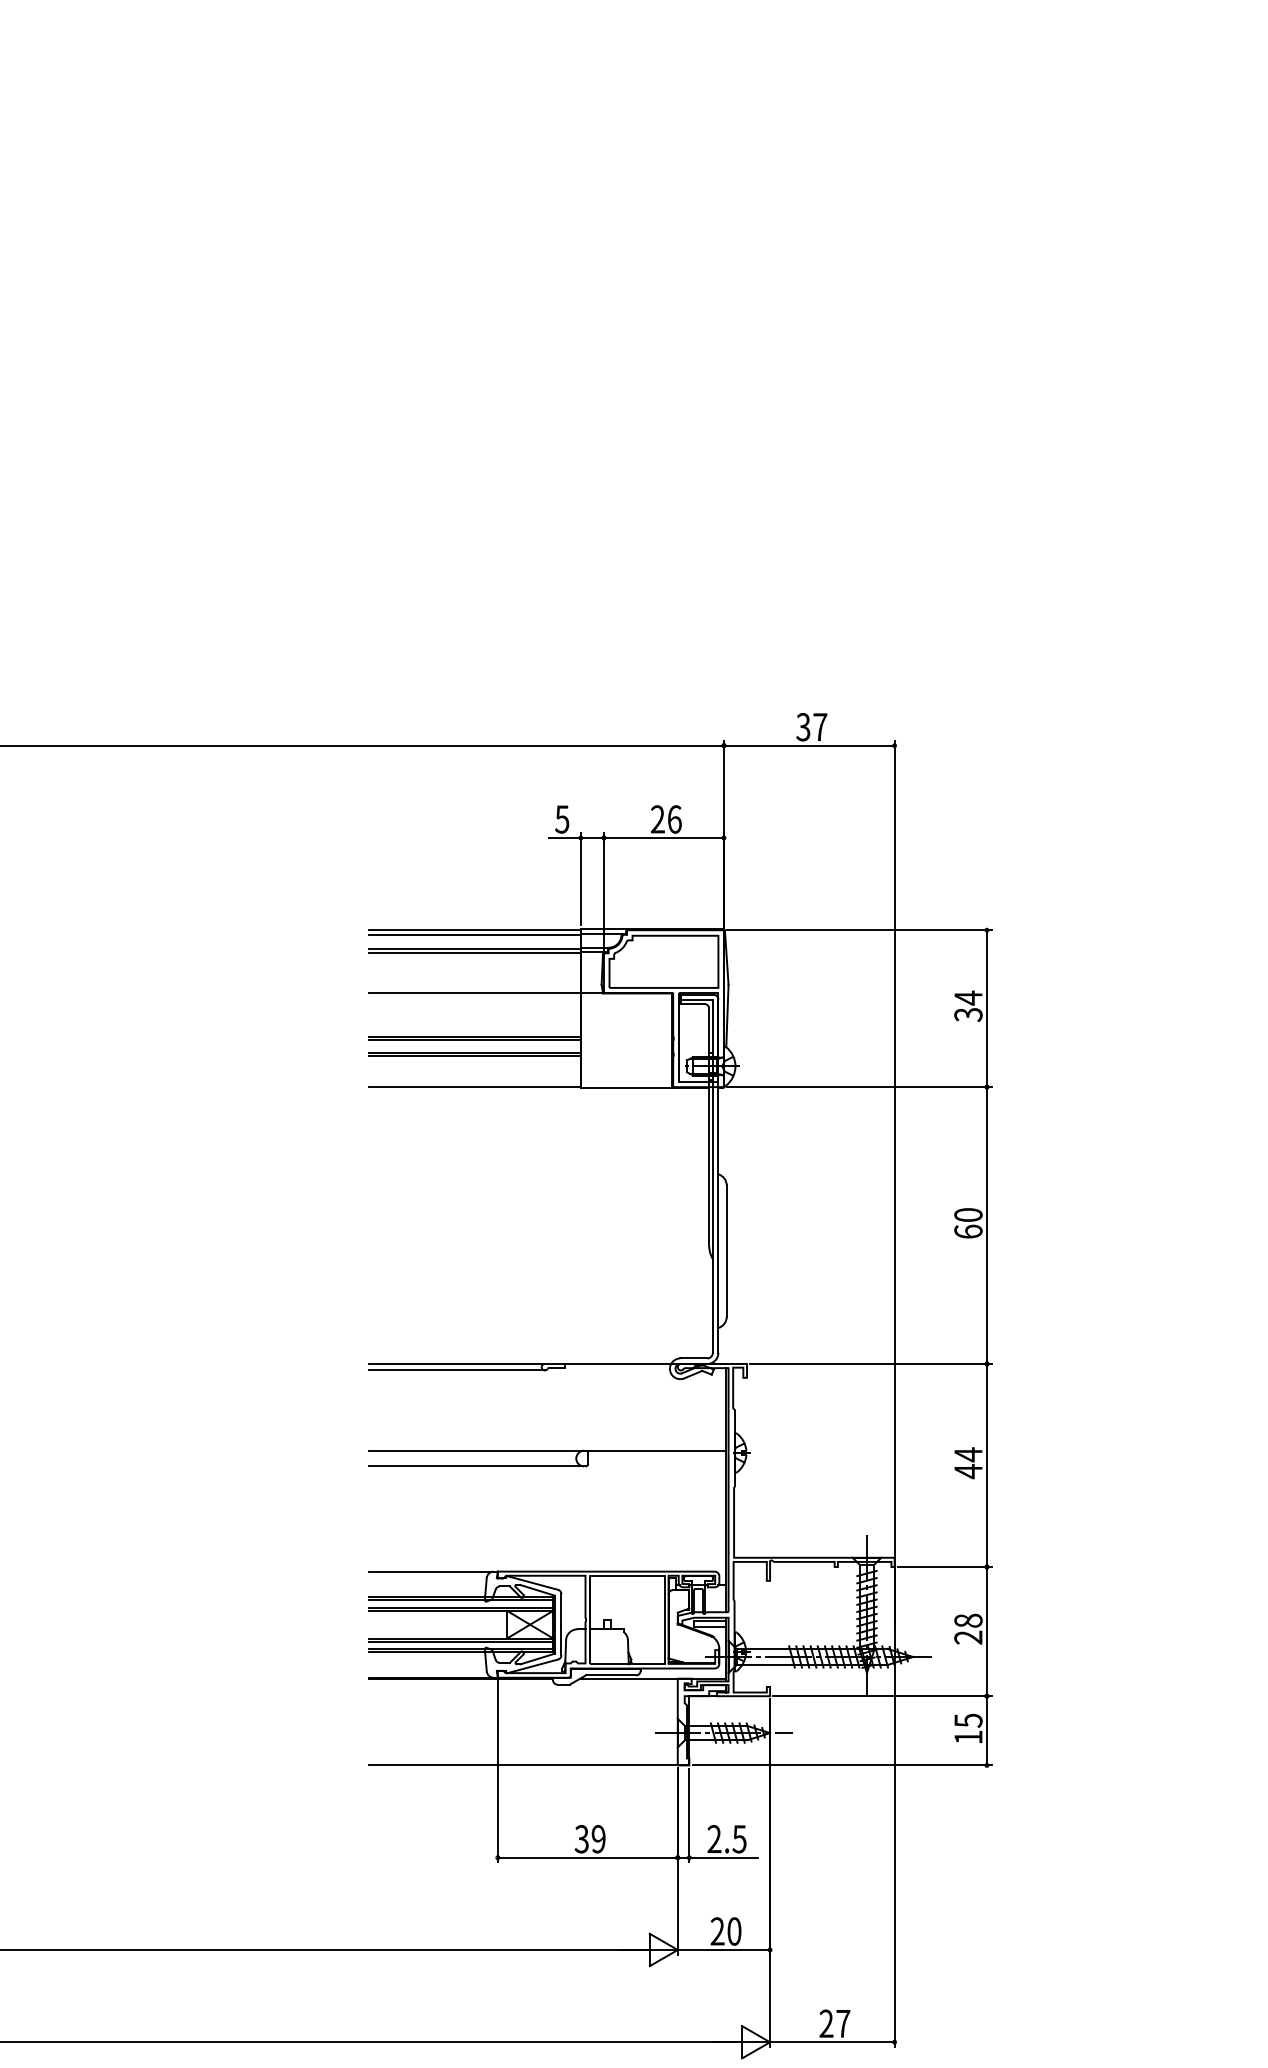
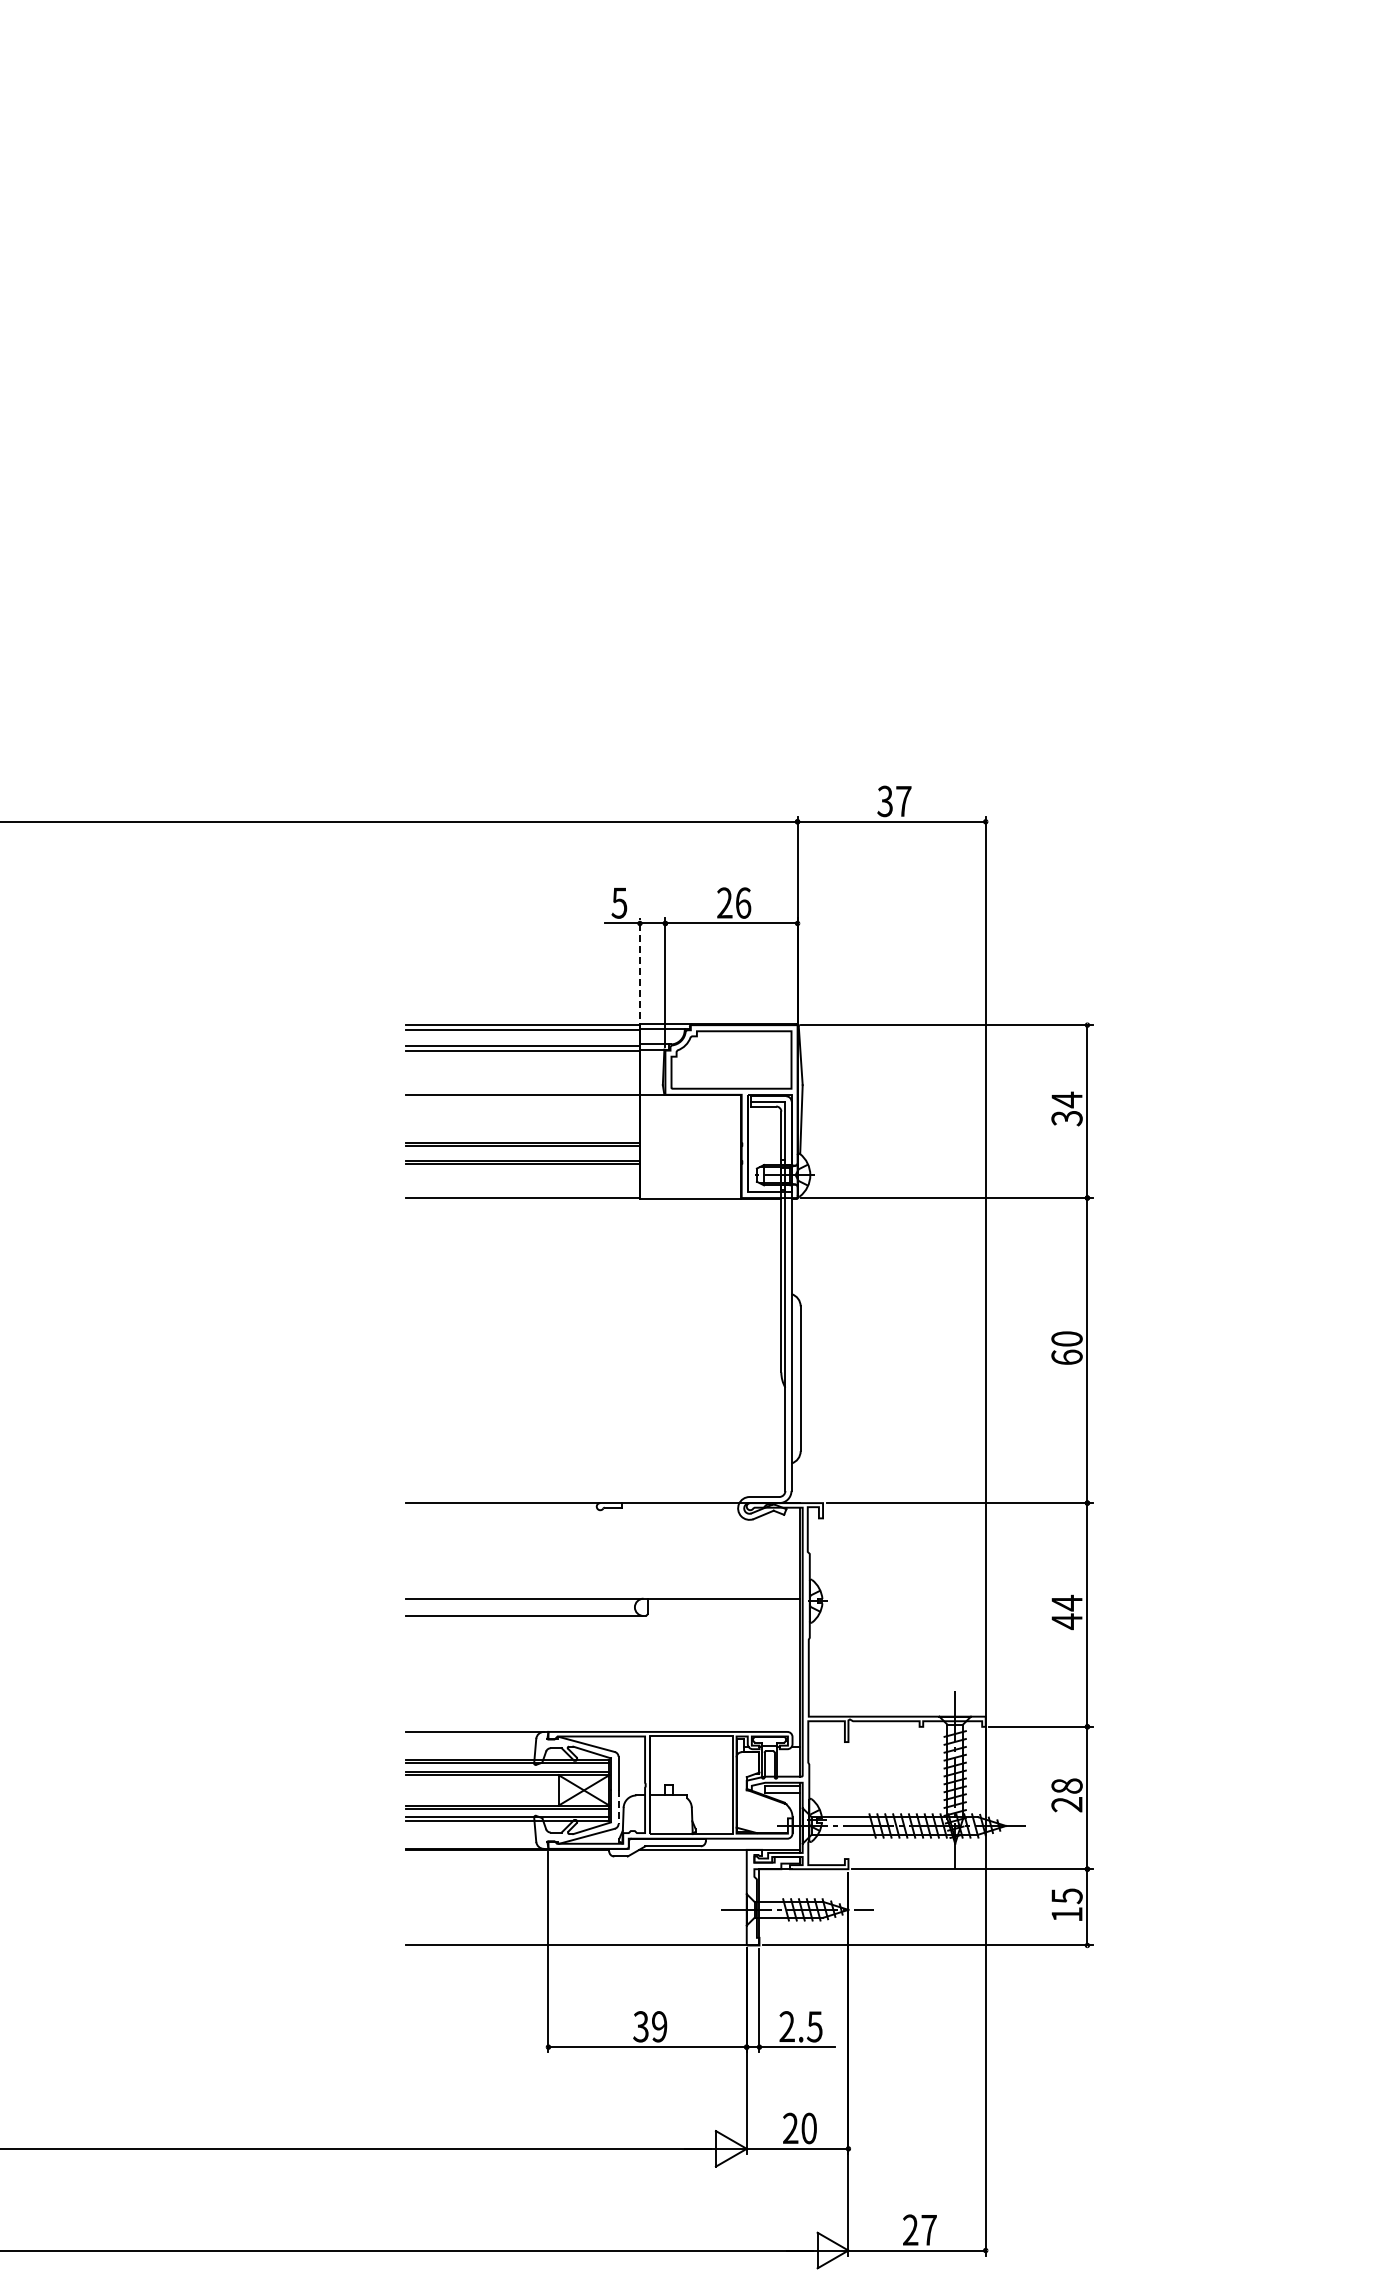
line: (580, 878) -> (639, 968), solid -> dashed
line: (456, 1370) -> (502, 1510), removed
line: (561, 1640) -> (618, 1807), solid -> dashed

